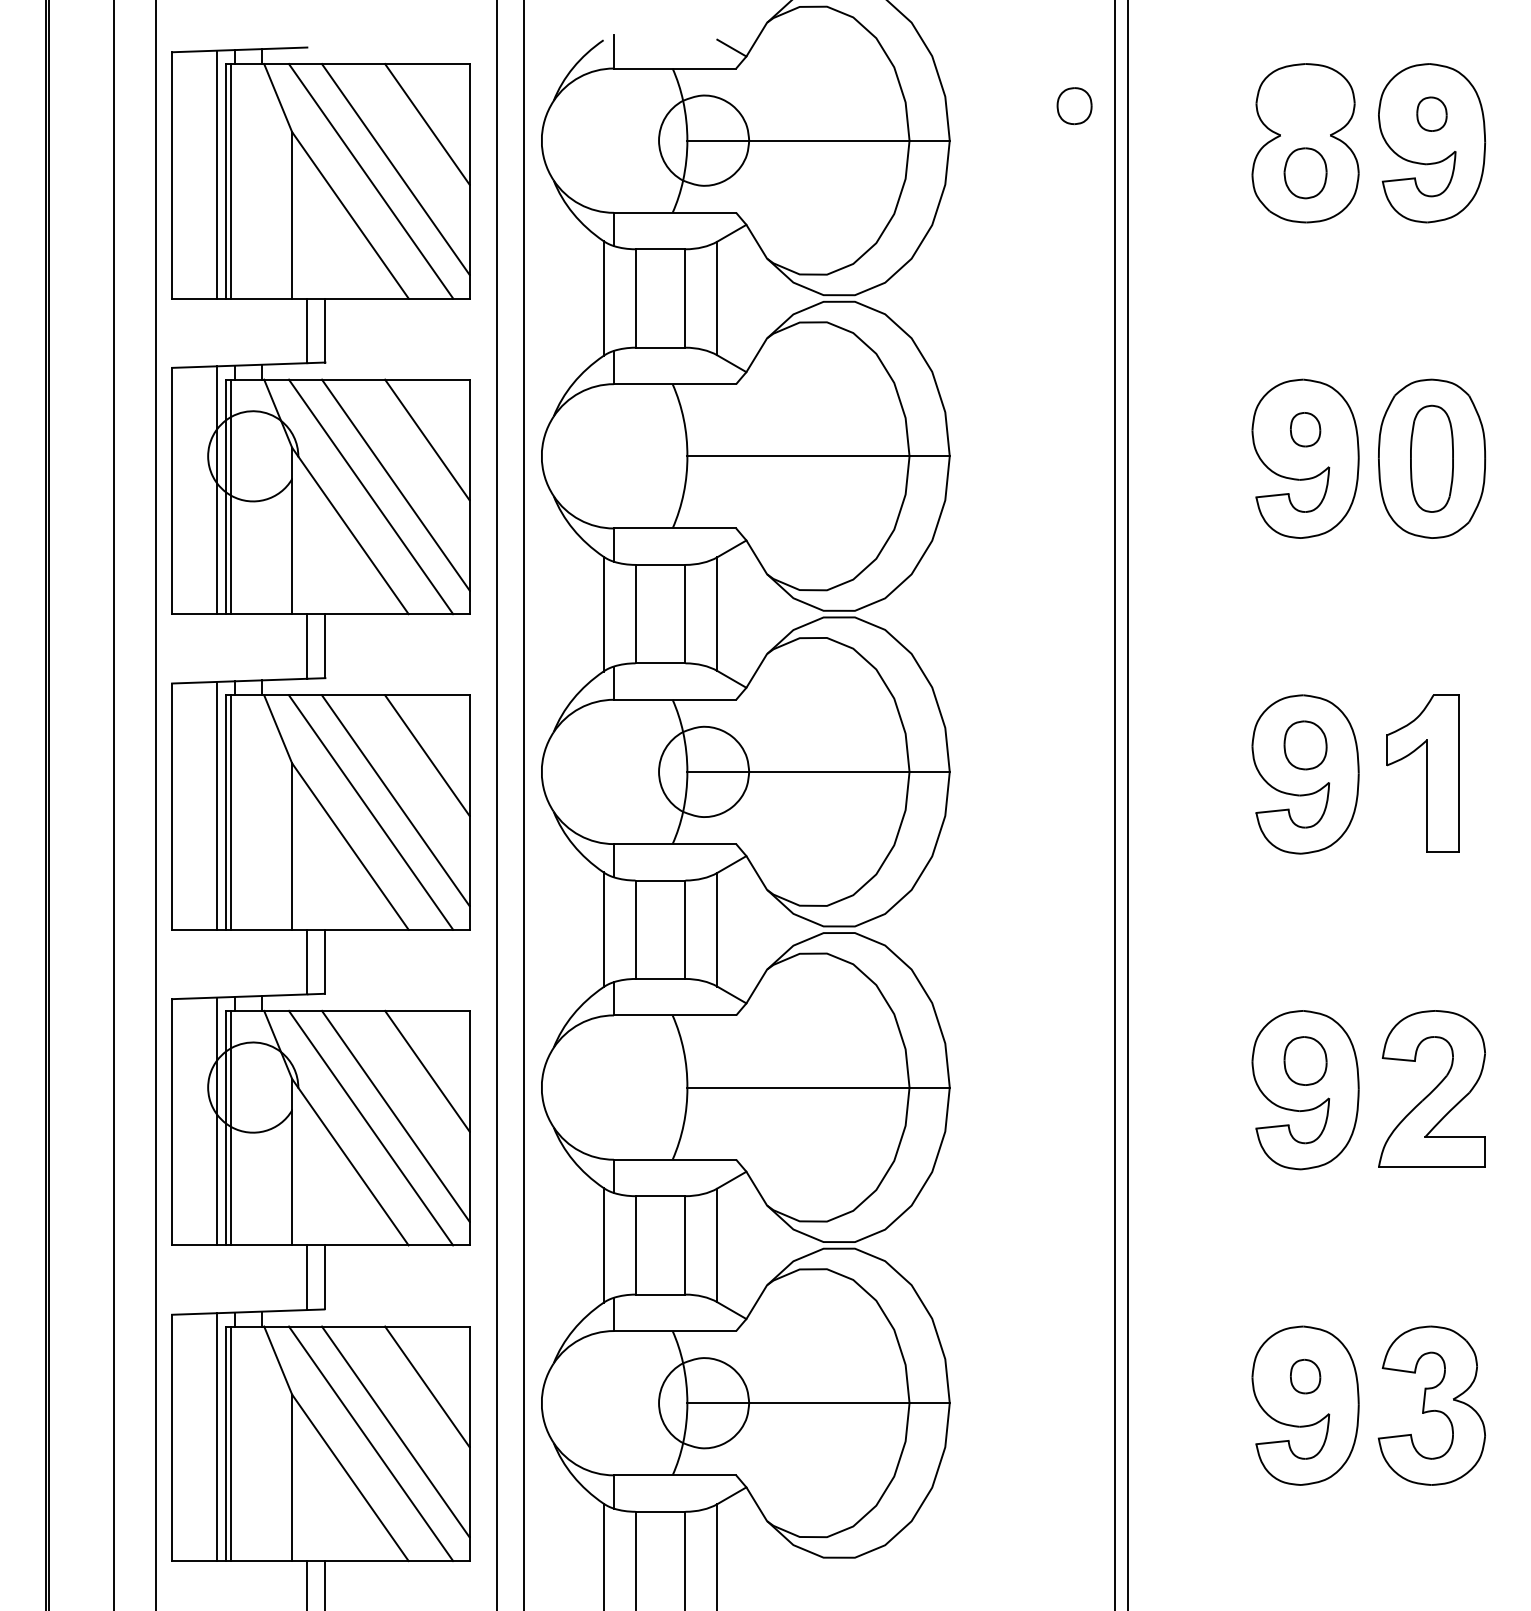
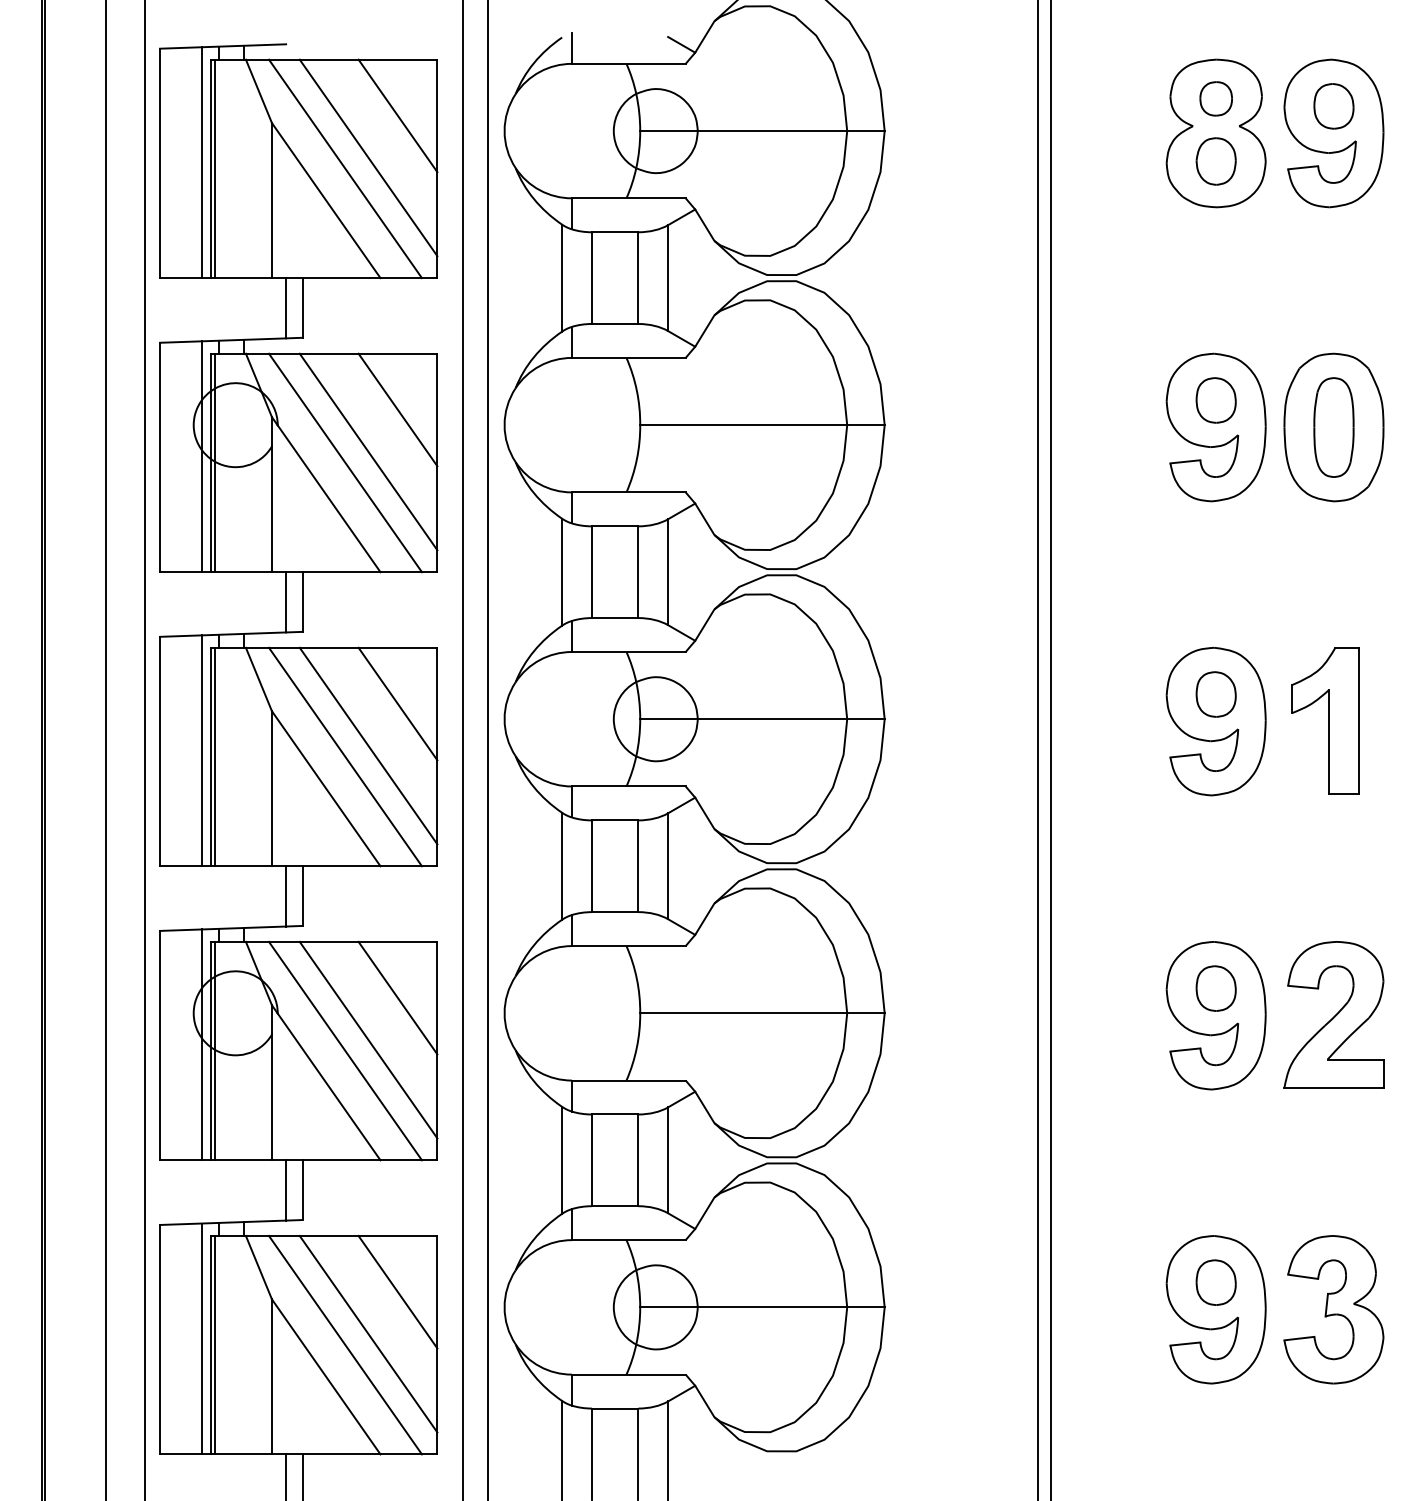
part: (1074, 106) -> (1216, 99), moved
part: (1431, 114) -> (1333, 106), size x1.43
part: (1305, 429) -> (1216, 400), size x1.43
part: (1305, 1376) -> (1216, 1282), size x1.43

